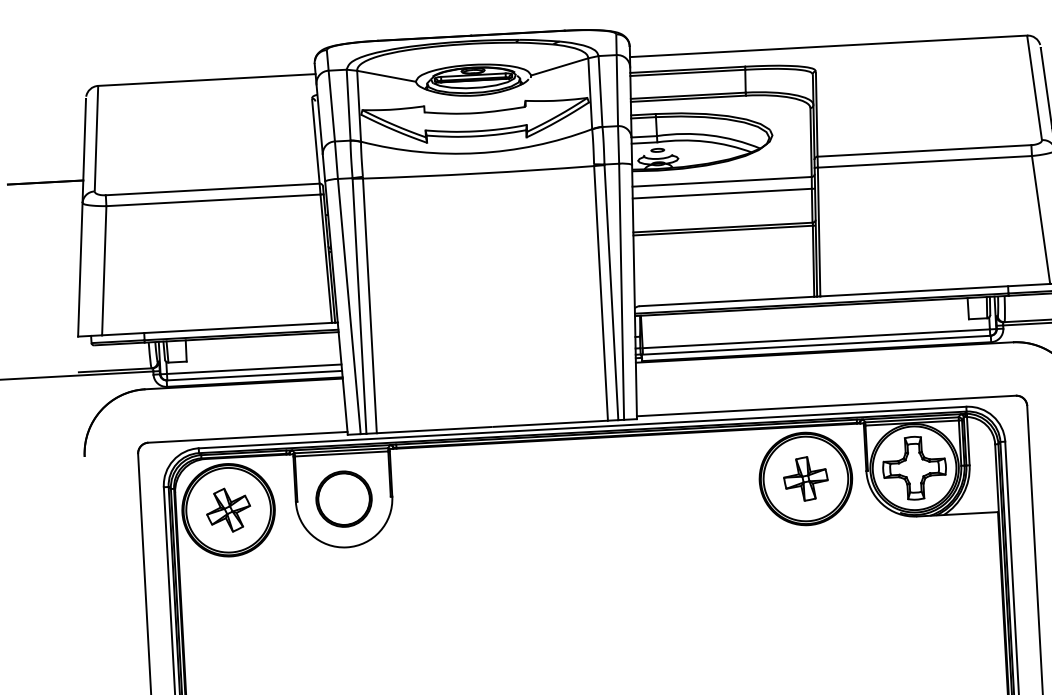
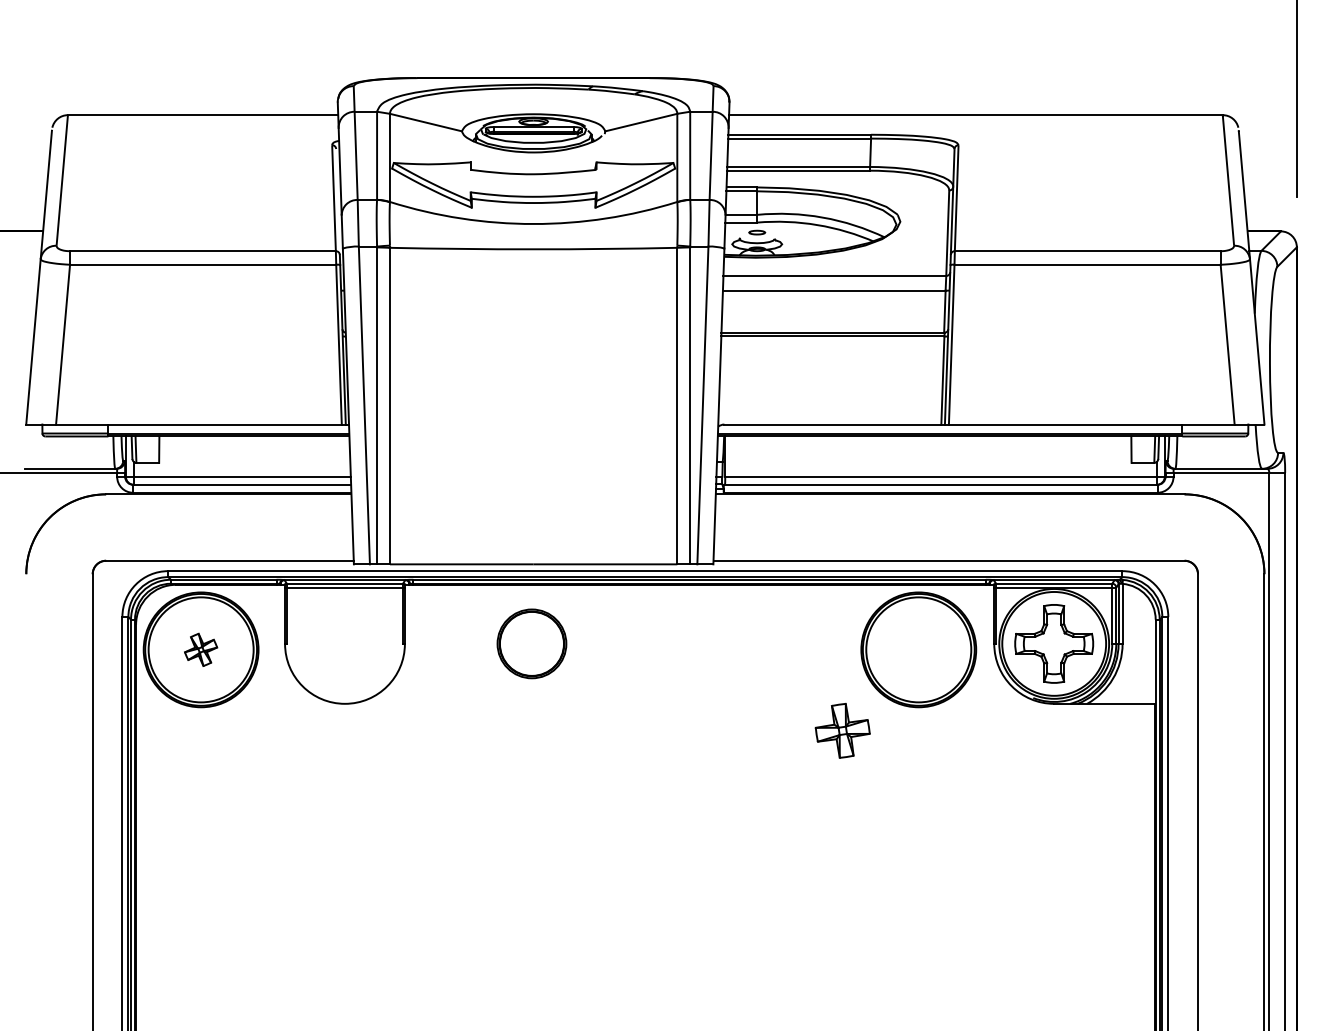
part: (805, 478) -> (842, 730), moved
part: (343, 498) -> (531, 643), moved
part: (228, 509) -> (200, 649), size x0.6

